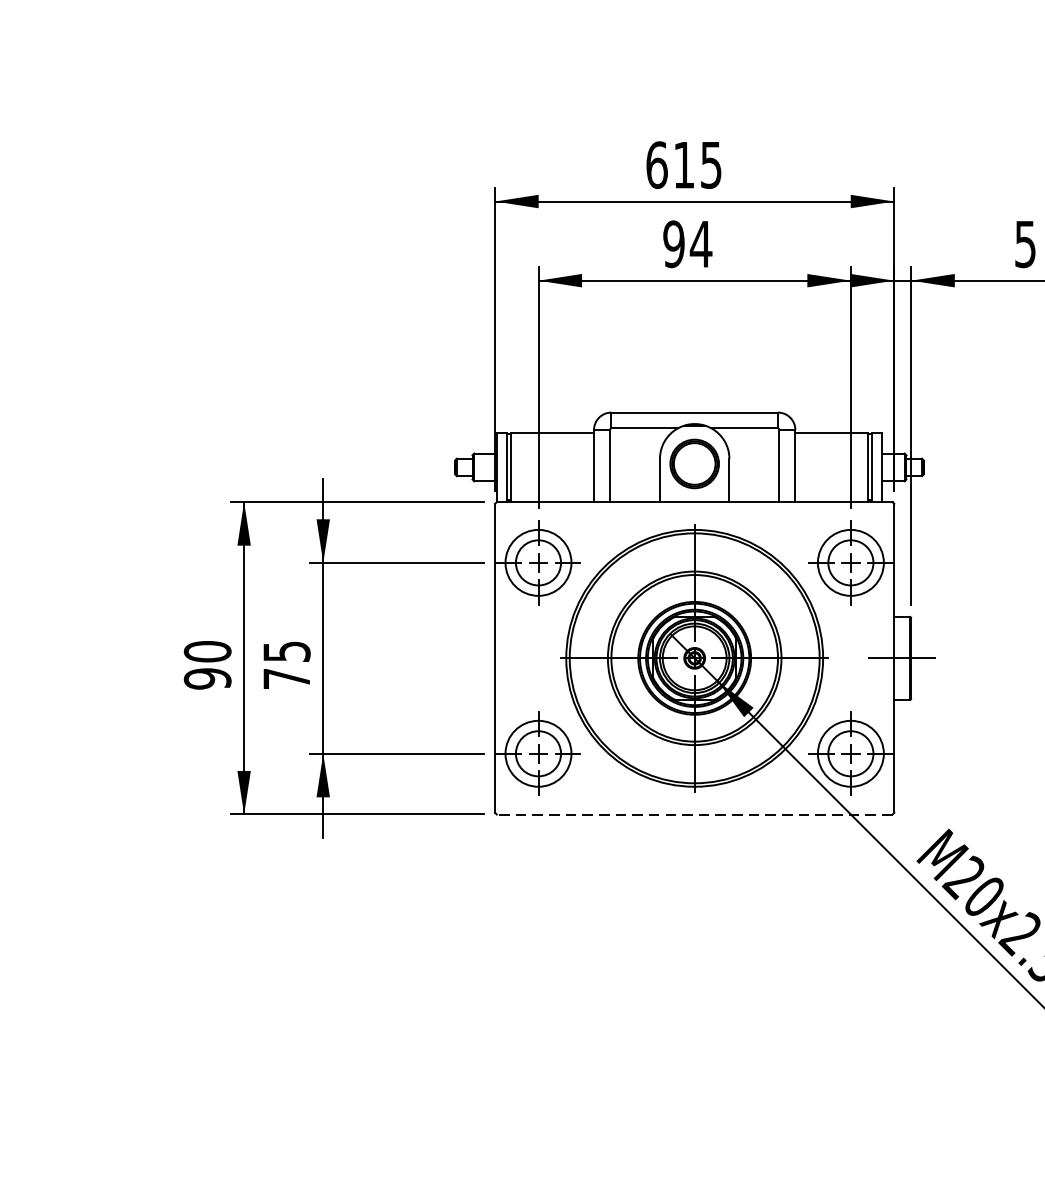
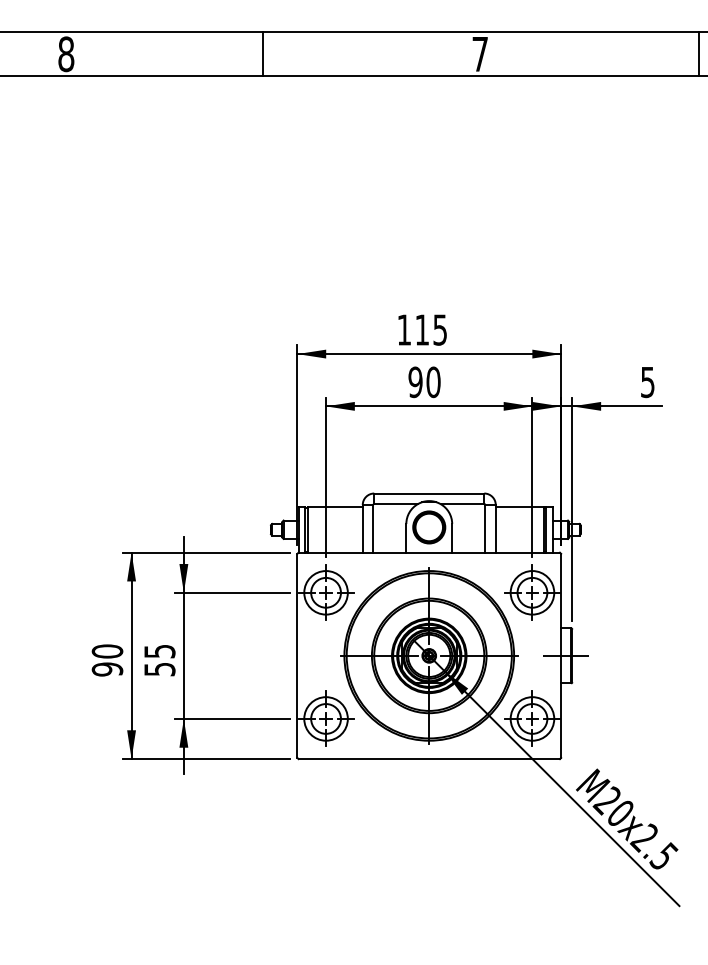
text: (657, 164) -> (404, 329), 615 -> 115
text: (701, 244) -> (433, 382), 94 -> 90
text: (286, 678) -> (159, 669), 75 -> 55
line: (695, 815) -> (429, 759), dashed -> solid

